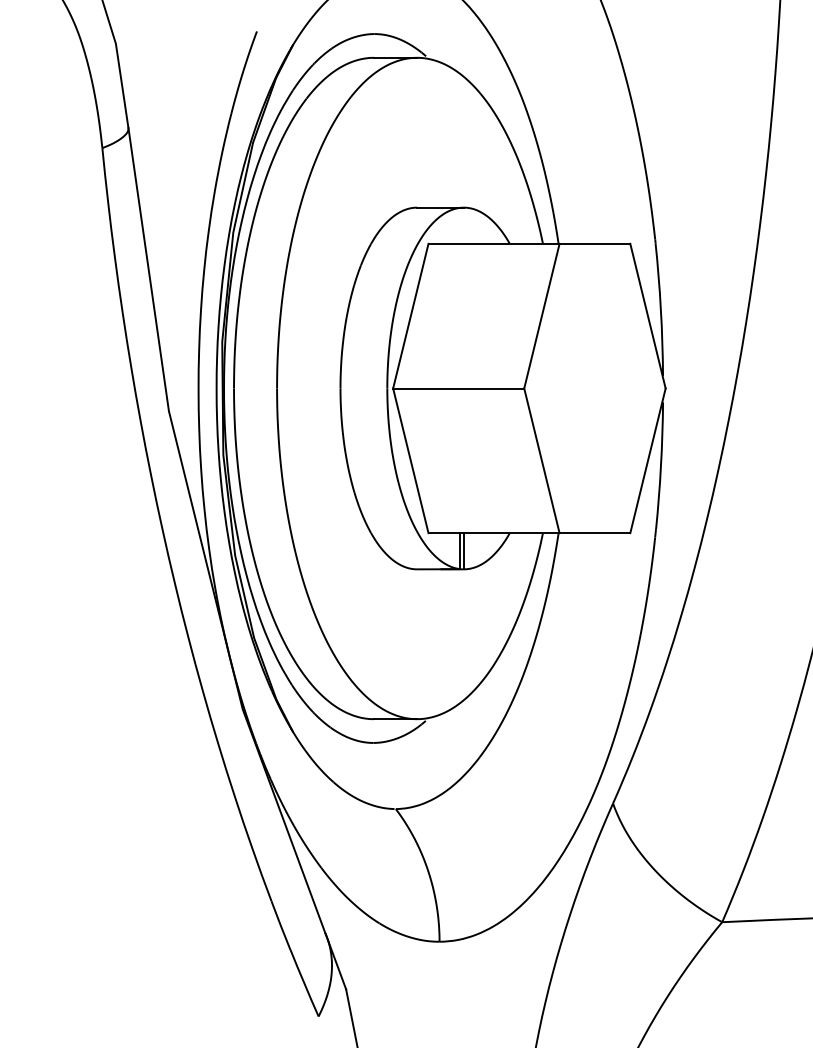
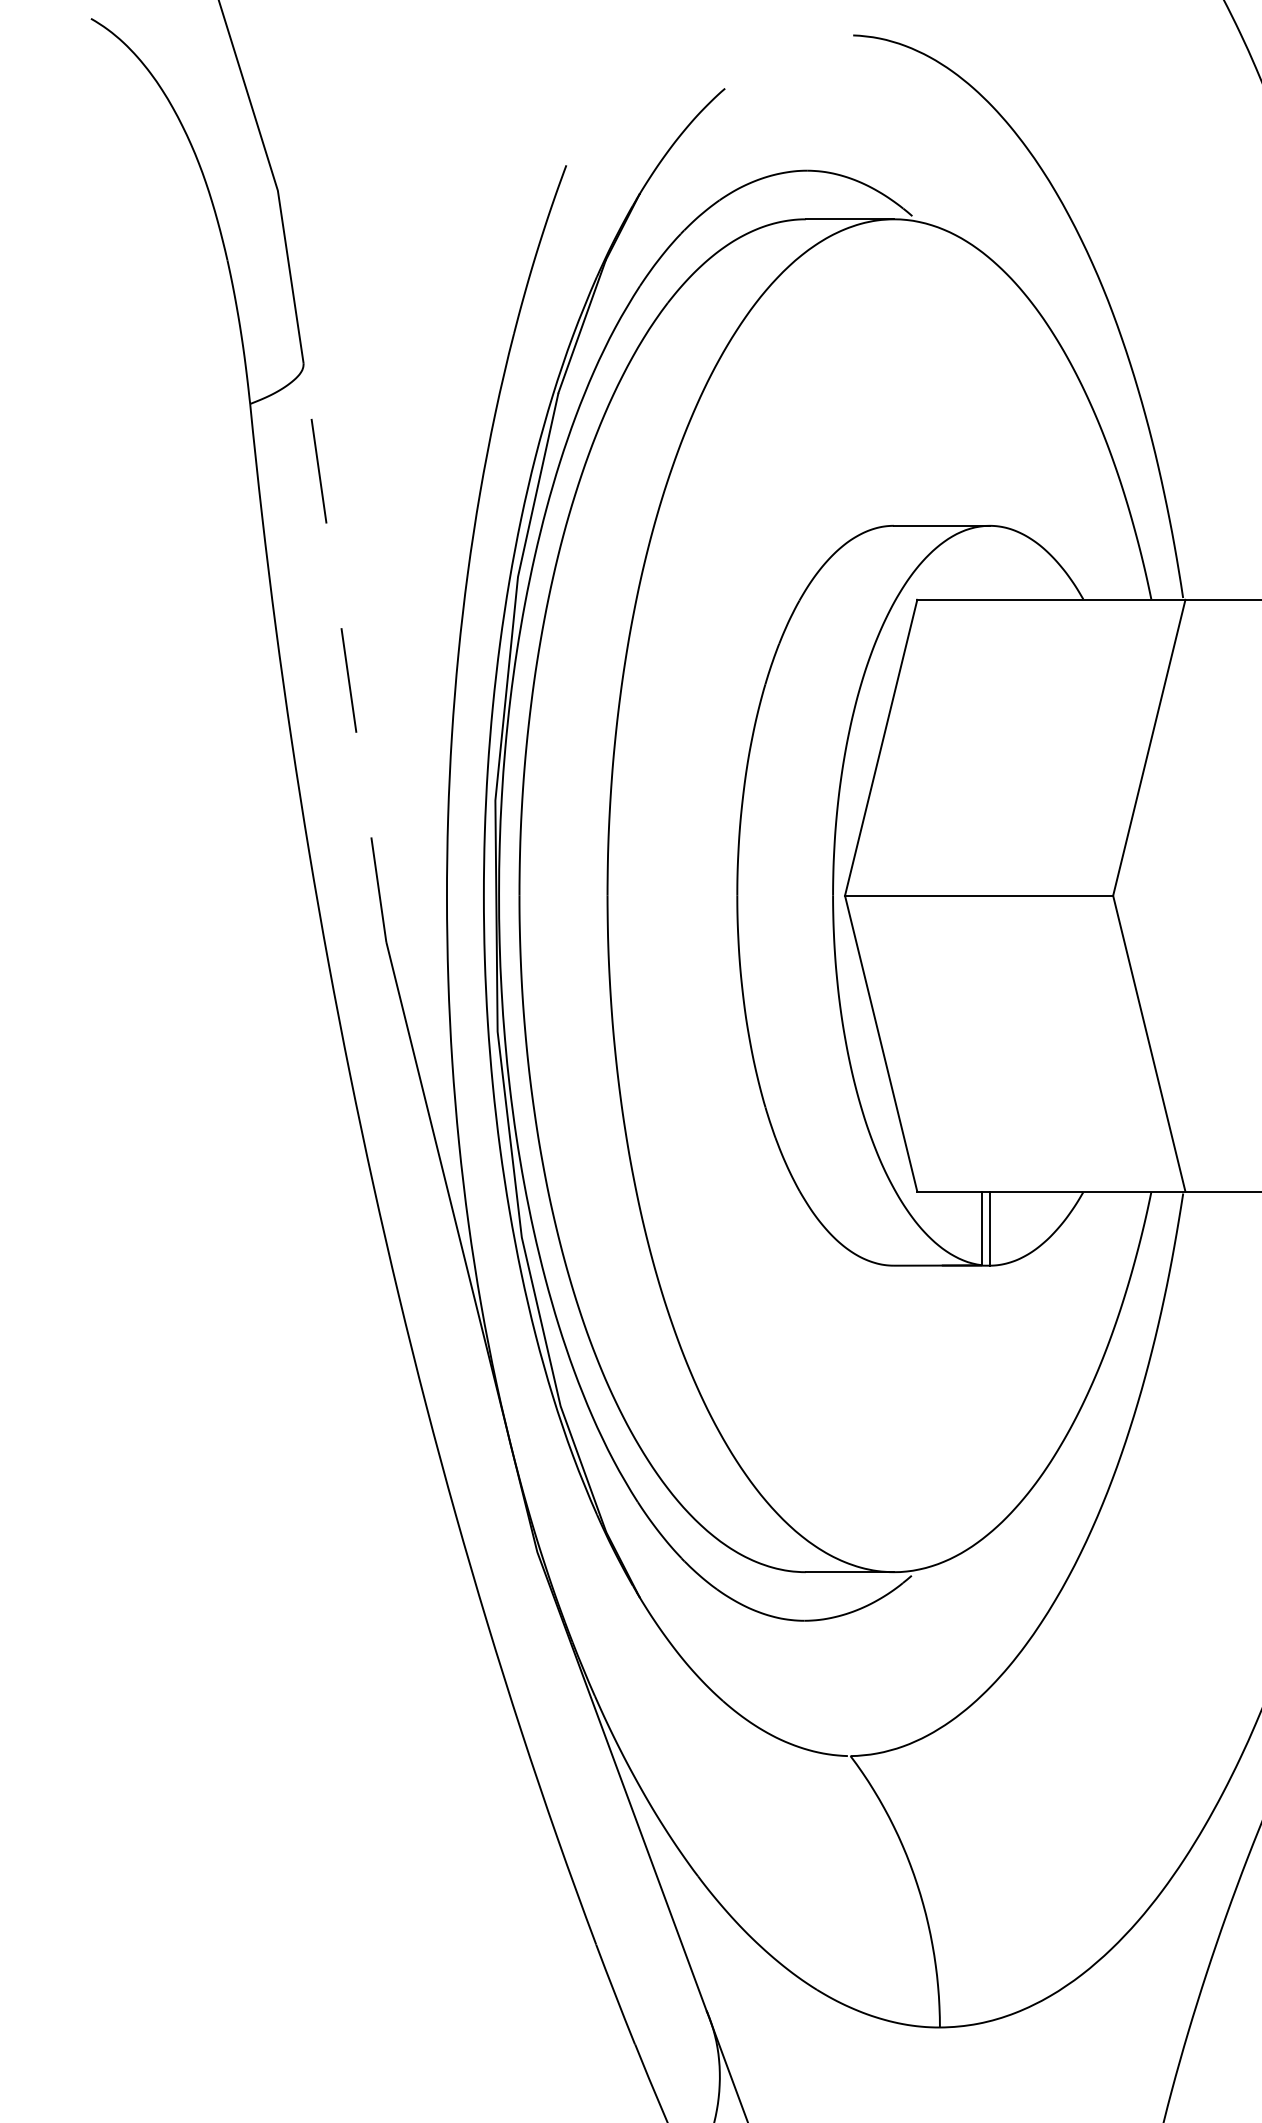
line: (148, 269) -> (344, 652), solid -> dashed

